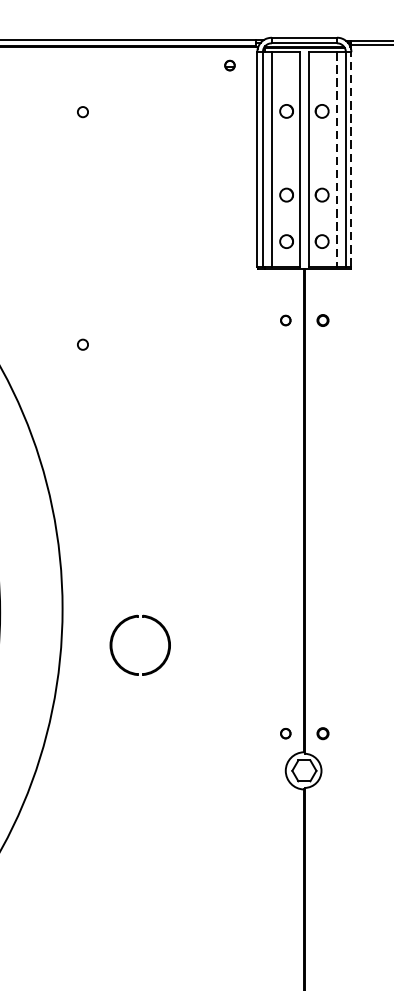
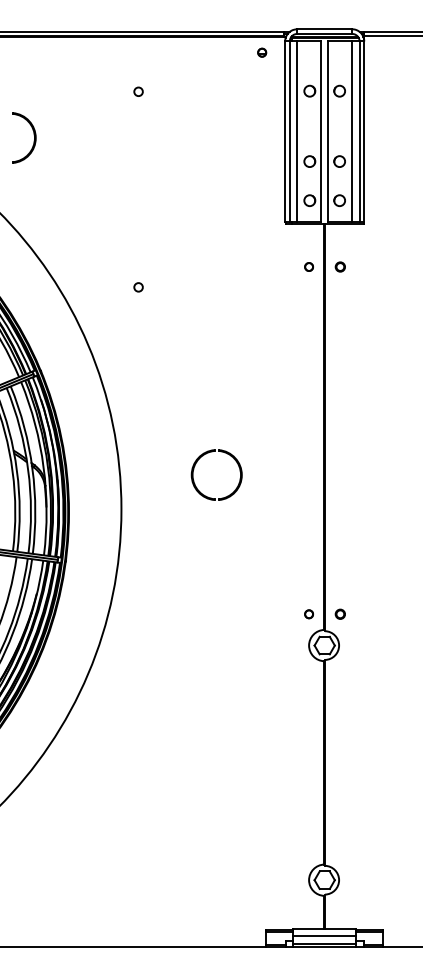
line: (351, 159) -> (364, 131), dashed -> solid
line: (337, 160) -> (352, 132), dashed -> solid
part: (124, 623) -> (203, 456), moved

